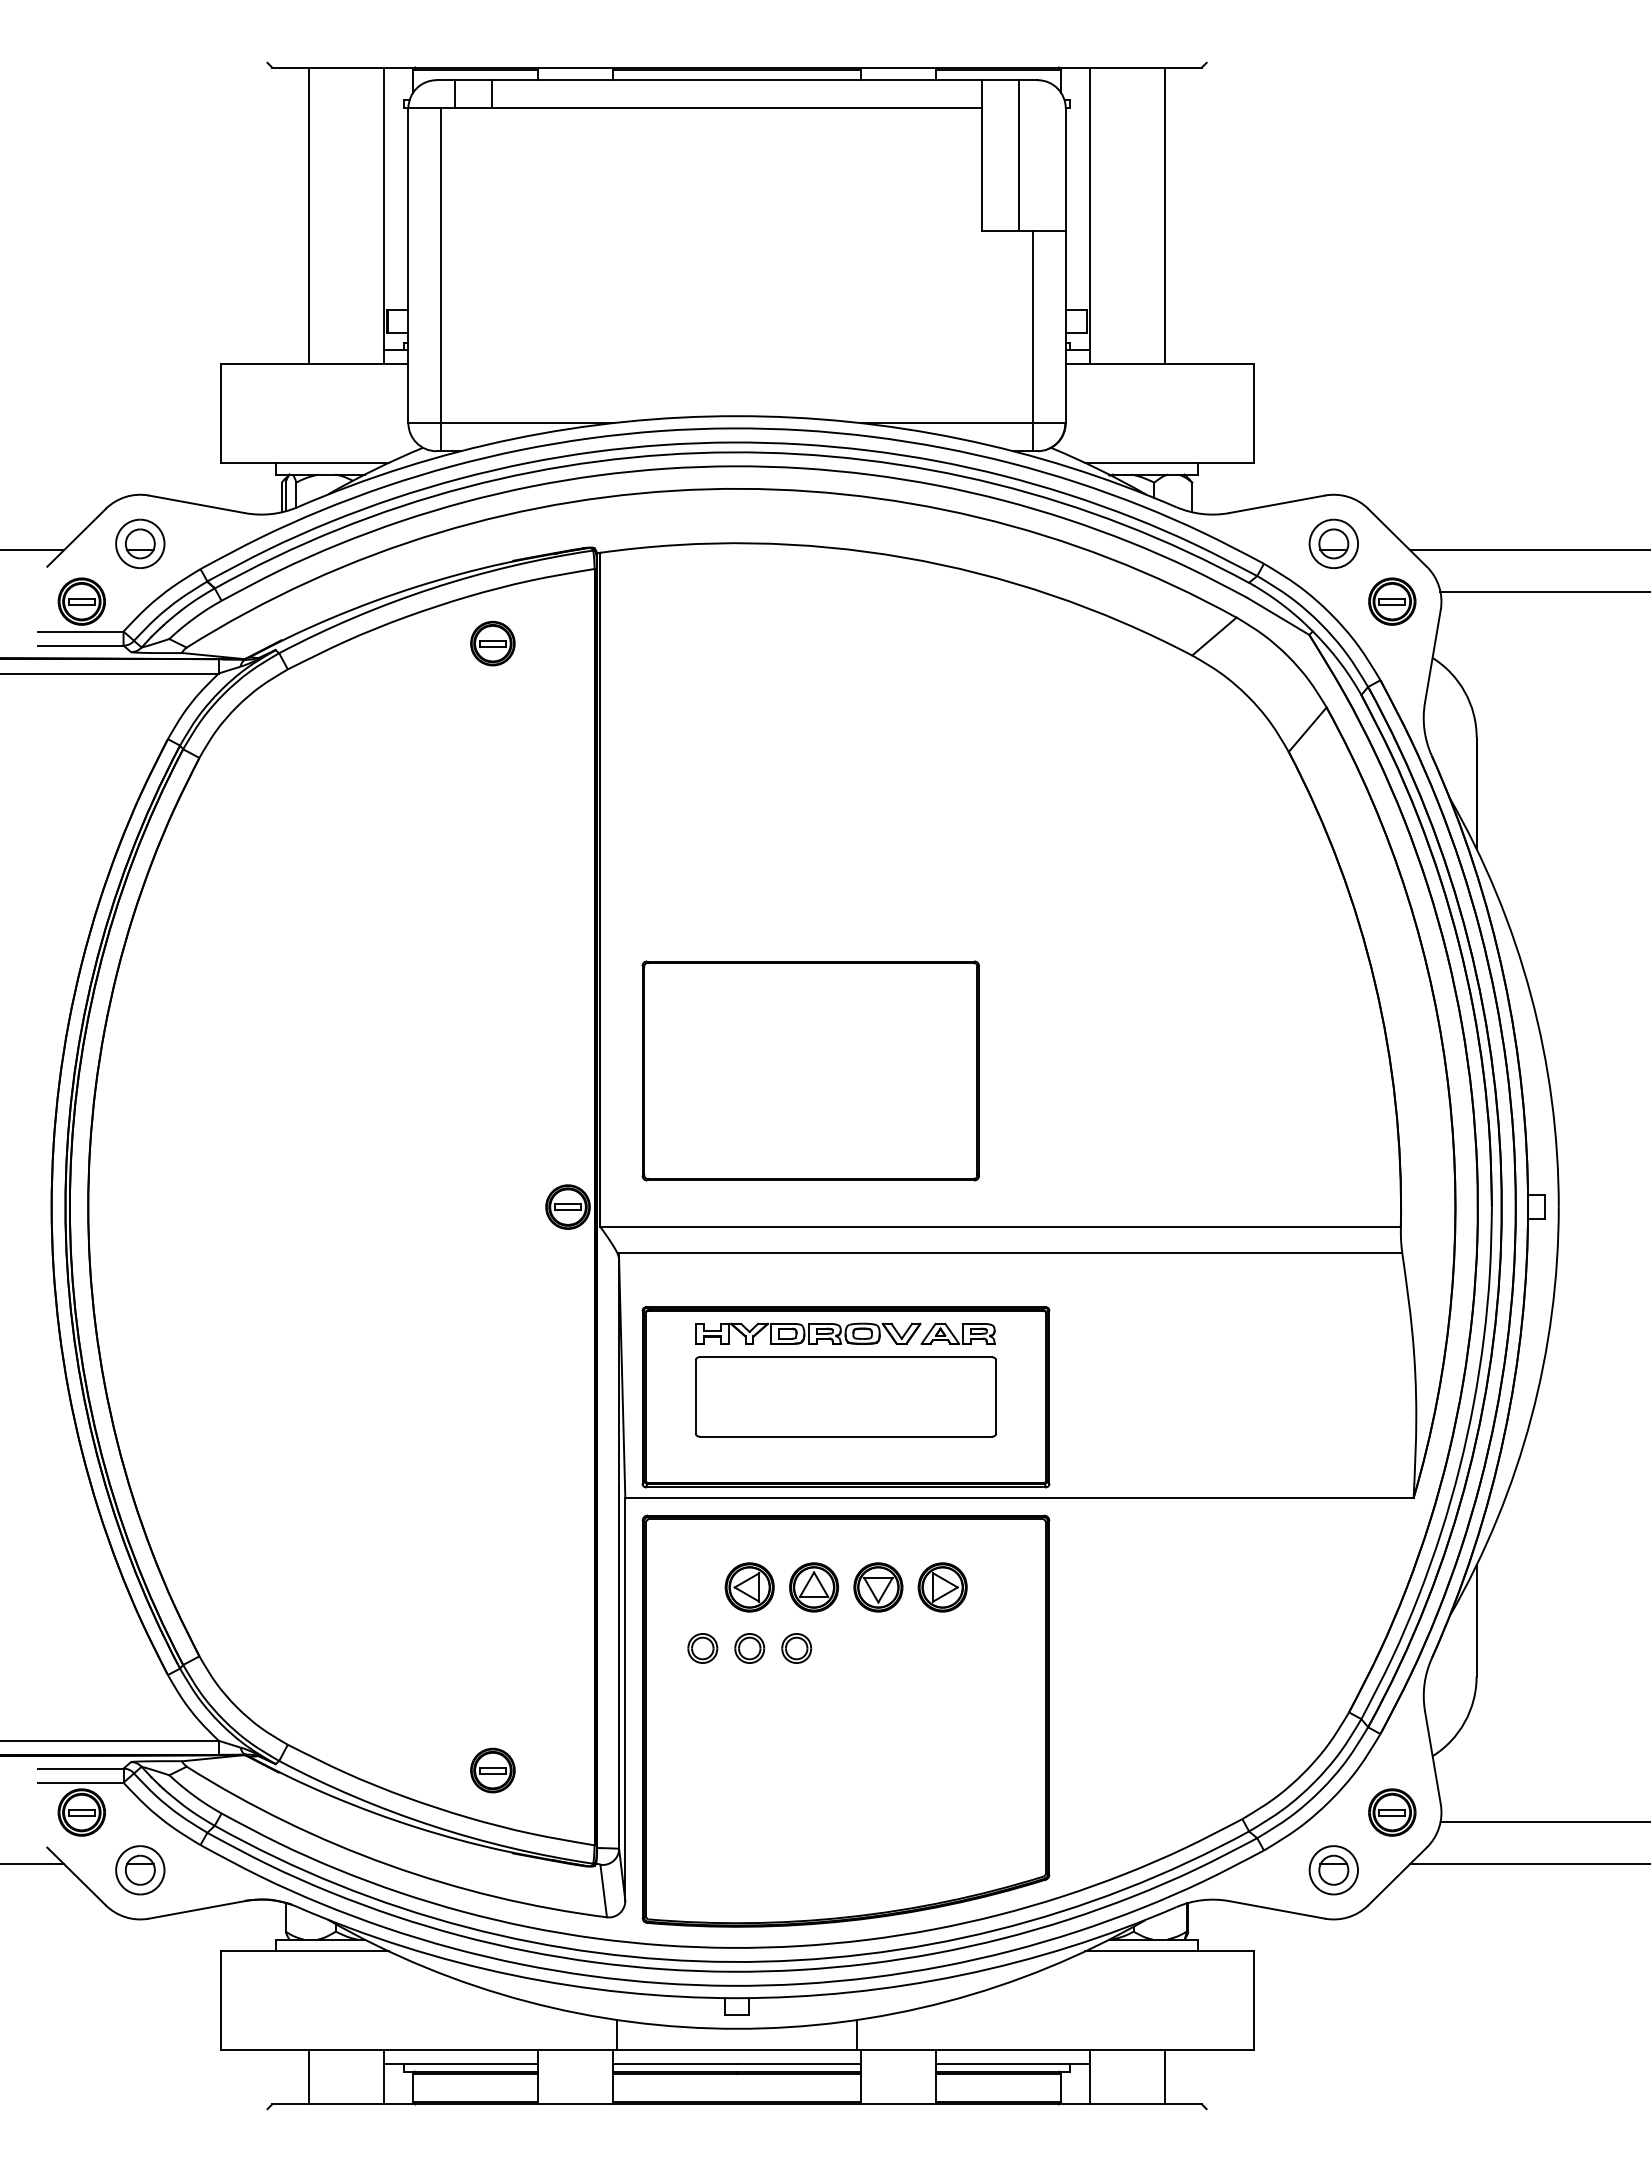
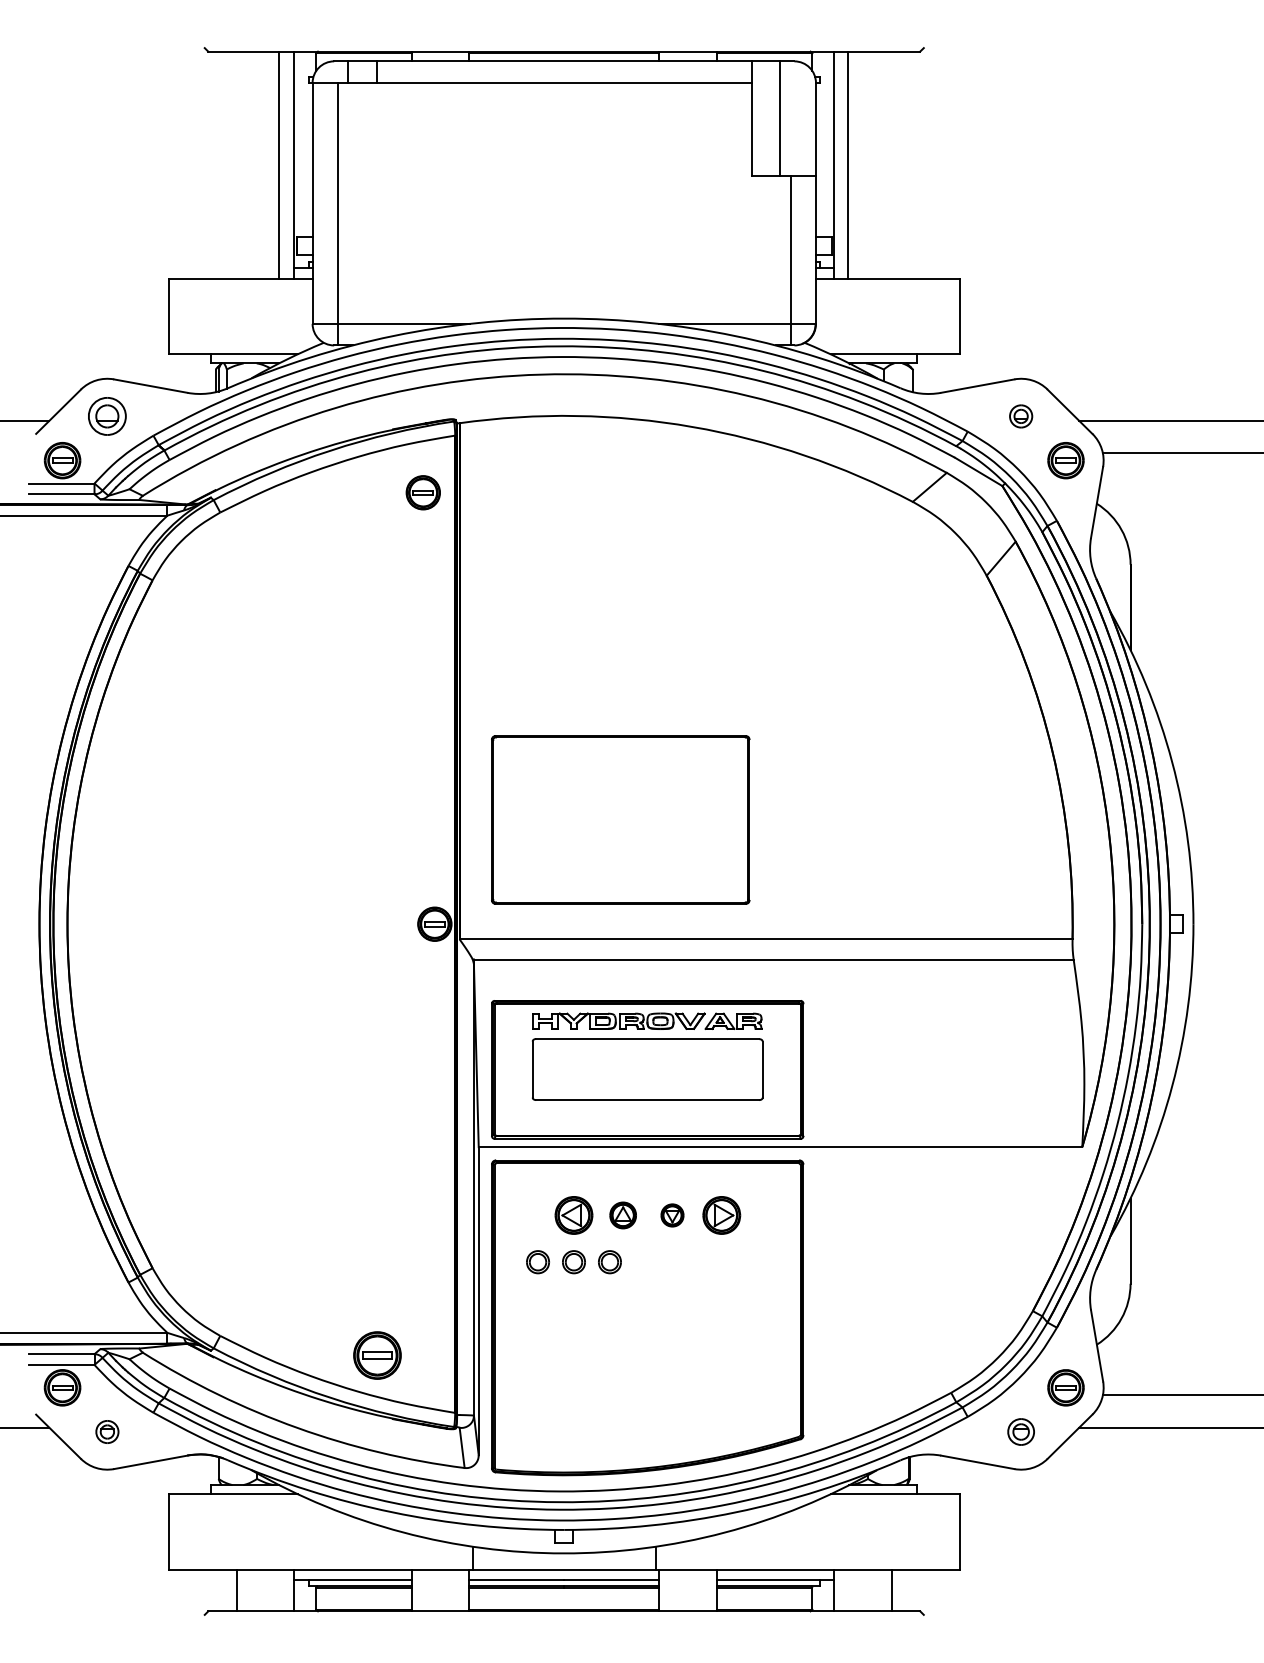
line: (308, 214) -> (278, 164), moved
line: (1165, 214) -> (848, 164), moved
part: (1332, 544) -> (1020, 416), size x0.6
part: (491, 643) -> (422, 492), moved
part: (813, 1587) -> (622, 1215), size x0.7
part: (878, 1587) -> (672, 1215), size x0.6
part: (491, 1770) -> (376, 1355), size x1.4
part: (140, 1869) -> (107, 1431), size x0.6
part: (1332, 1869) -> (1020, 1431), size x0.7

